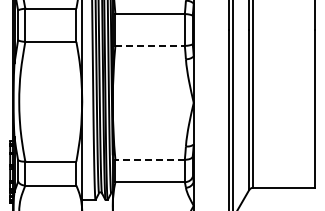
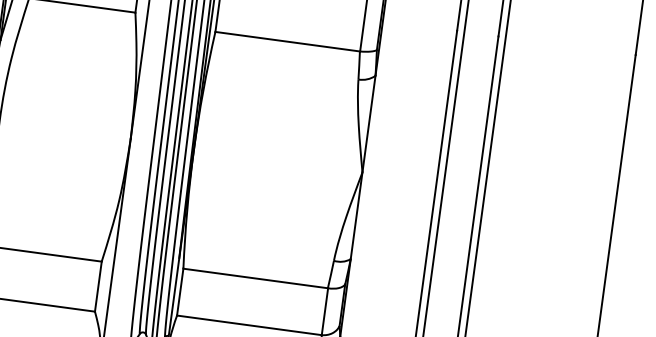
line: (150, 45) -> (288, 40), dashed -> solid
line: (150, 159) -> (256, 278), dashed -> solid

